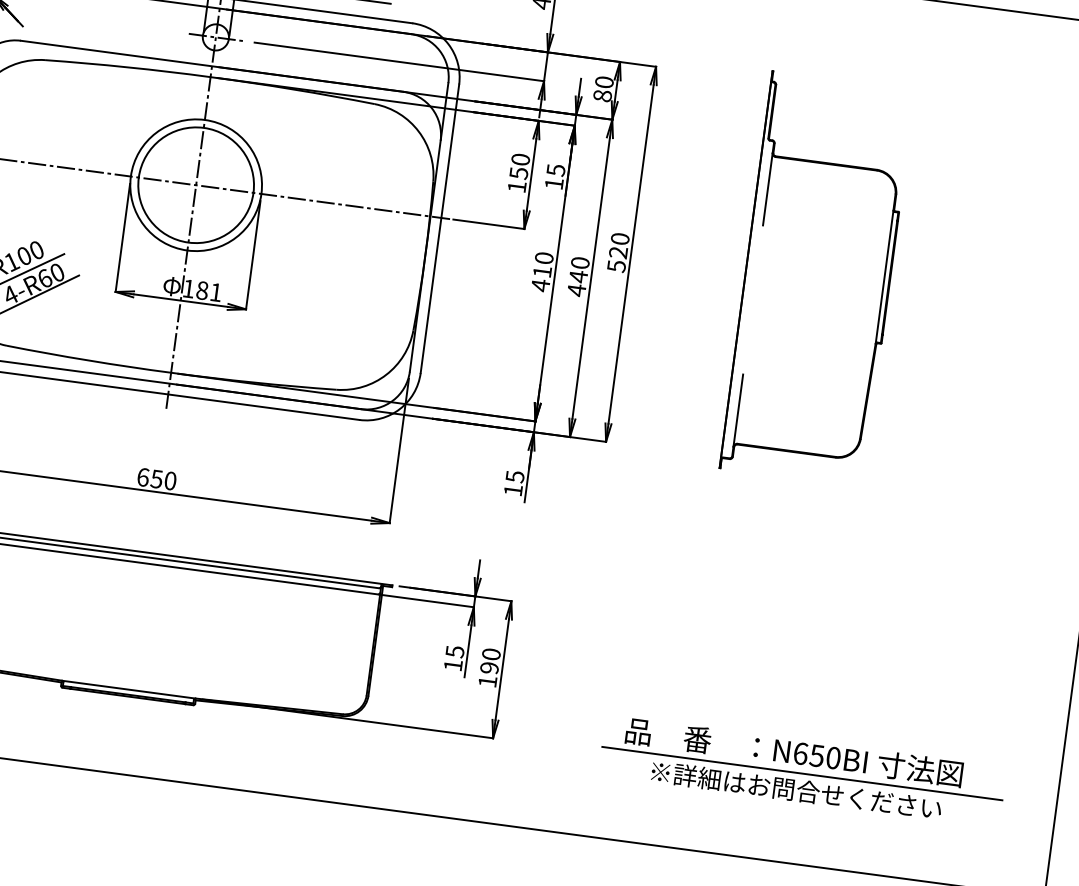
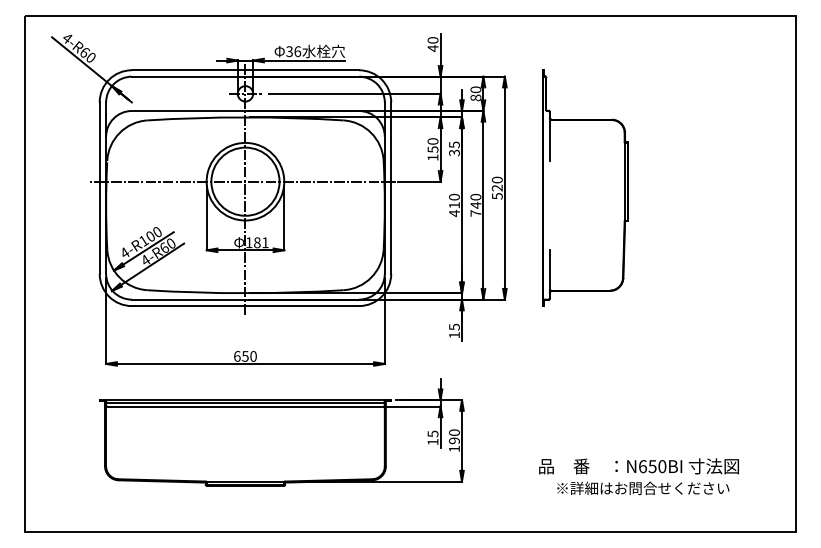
text: (554, 183) -> (454, 152), 15 -> 35
part: (817, 278) -> (585, 187), moved
text: (575, 290) -> (475, 213), 440 -> 740
line: (802, 774) -> (645, 478), removed

